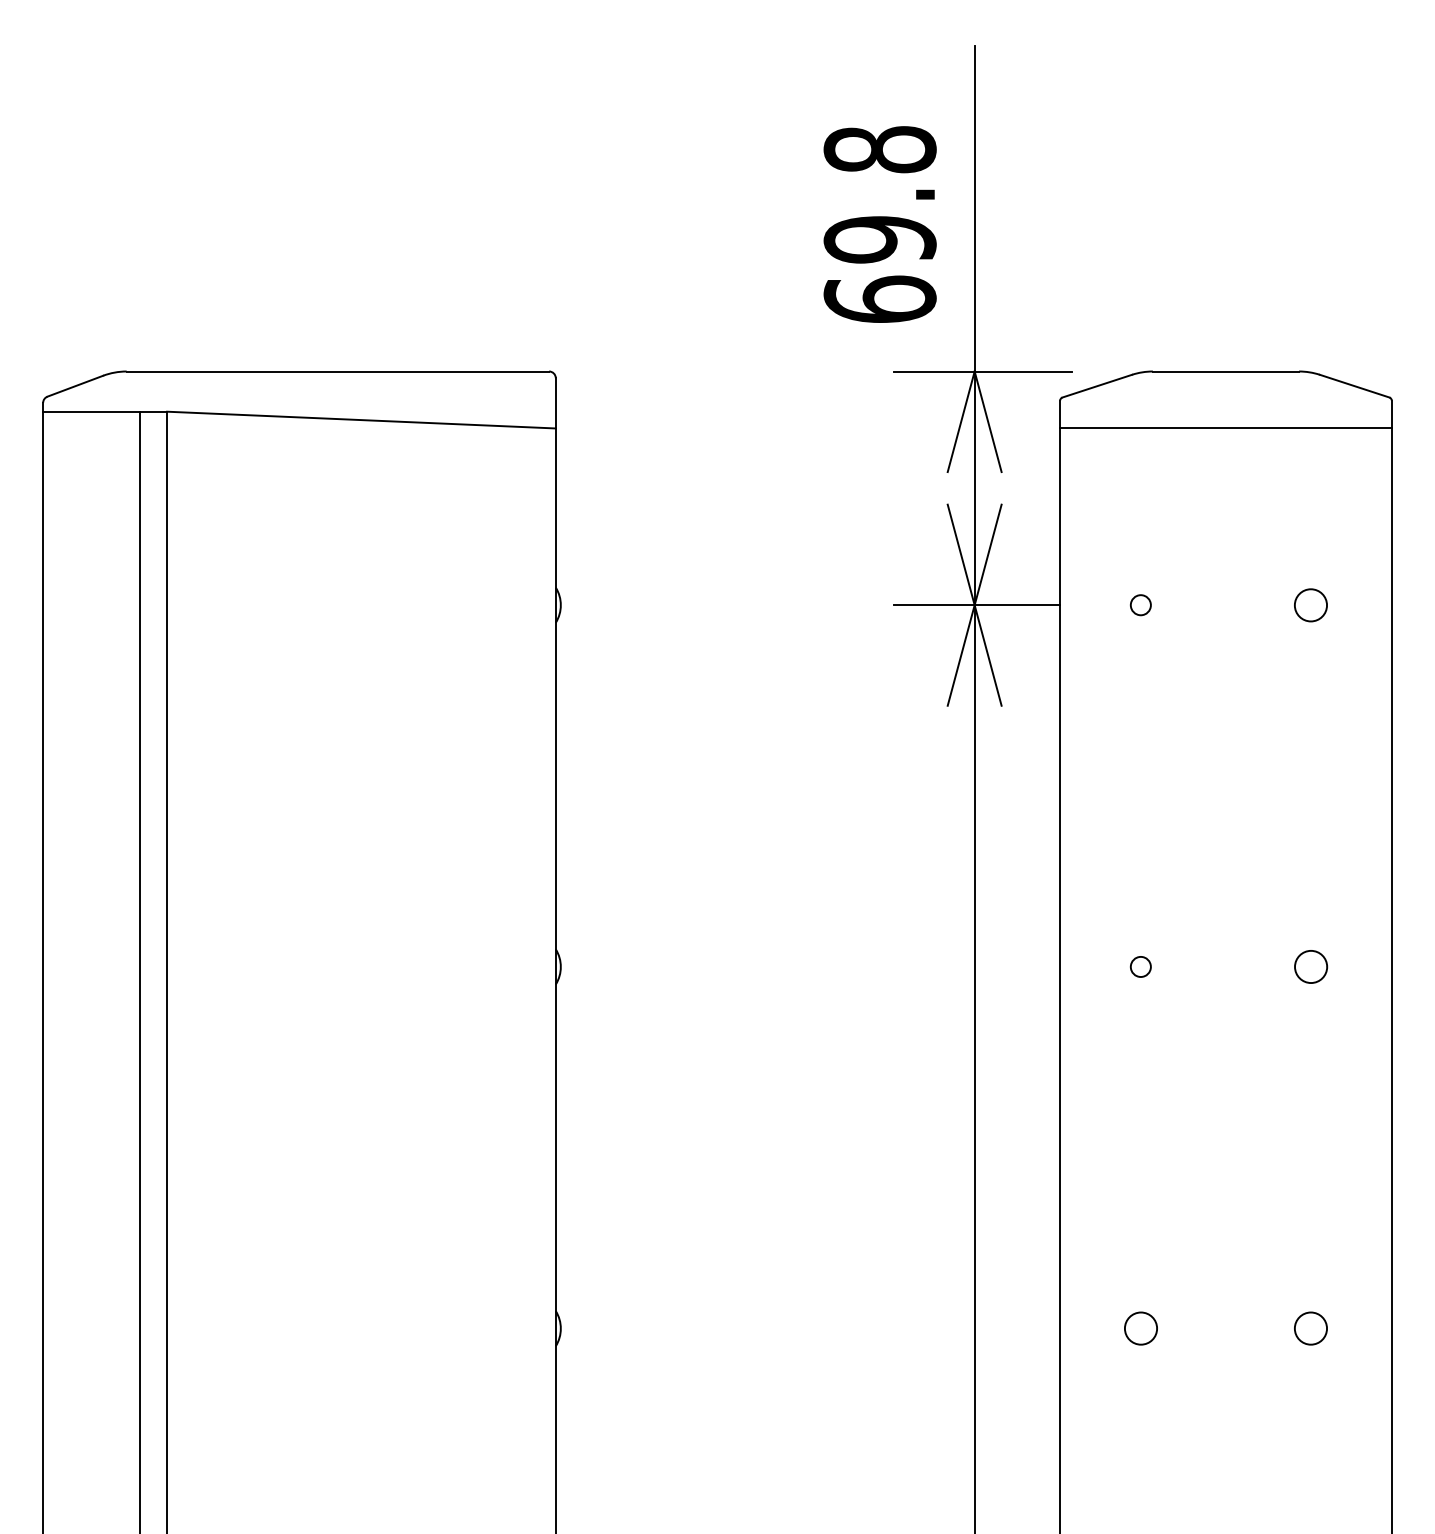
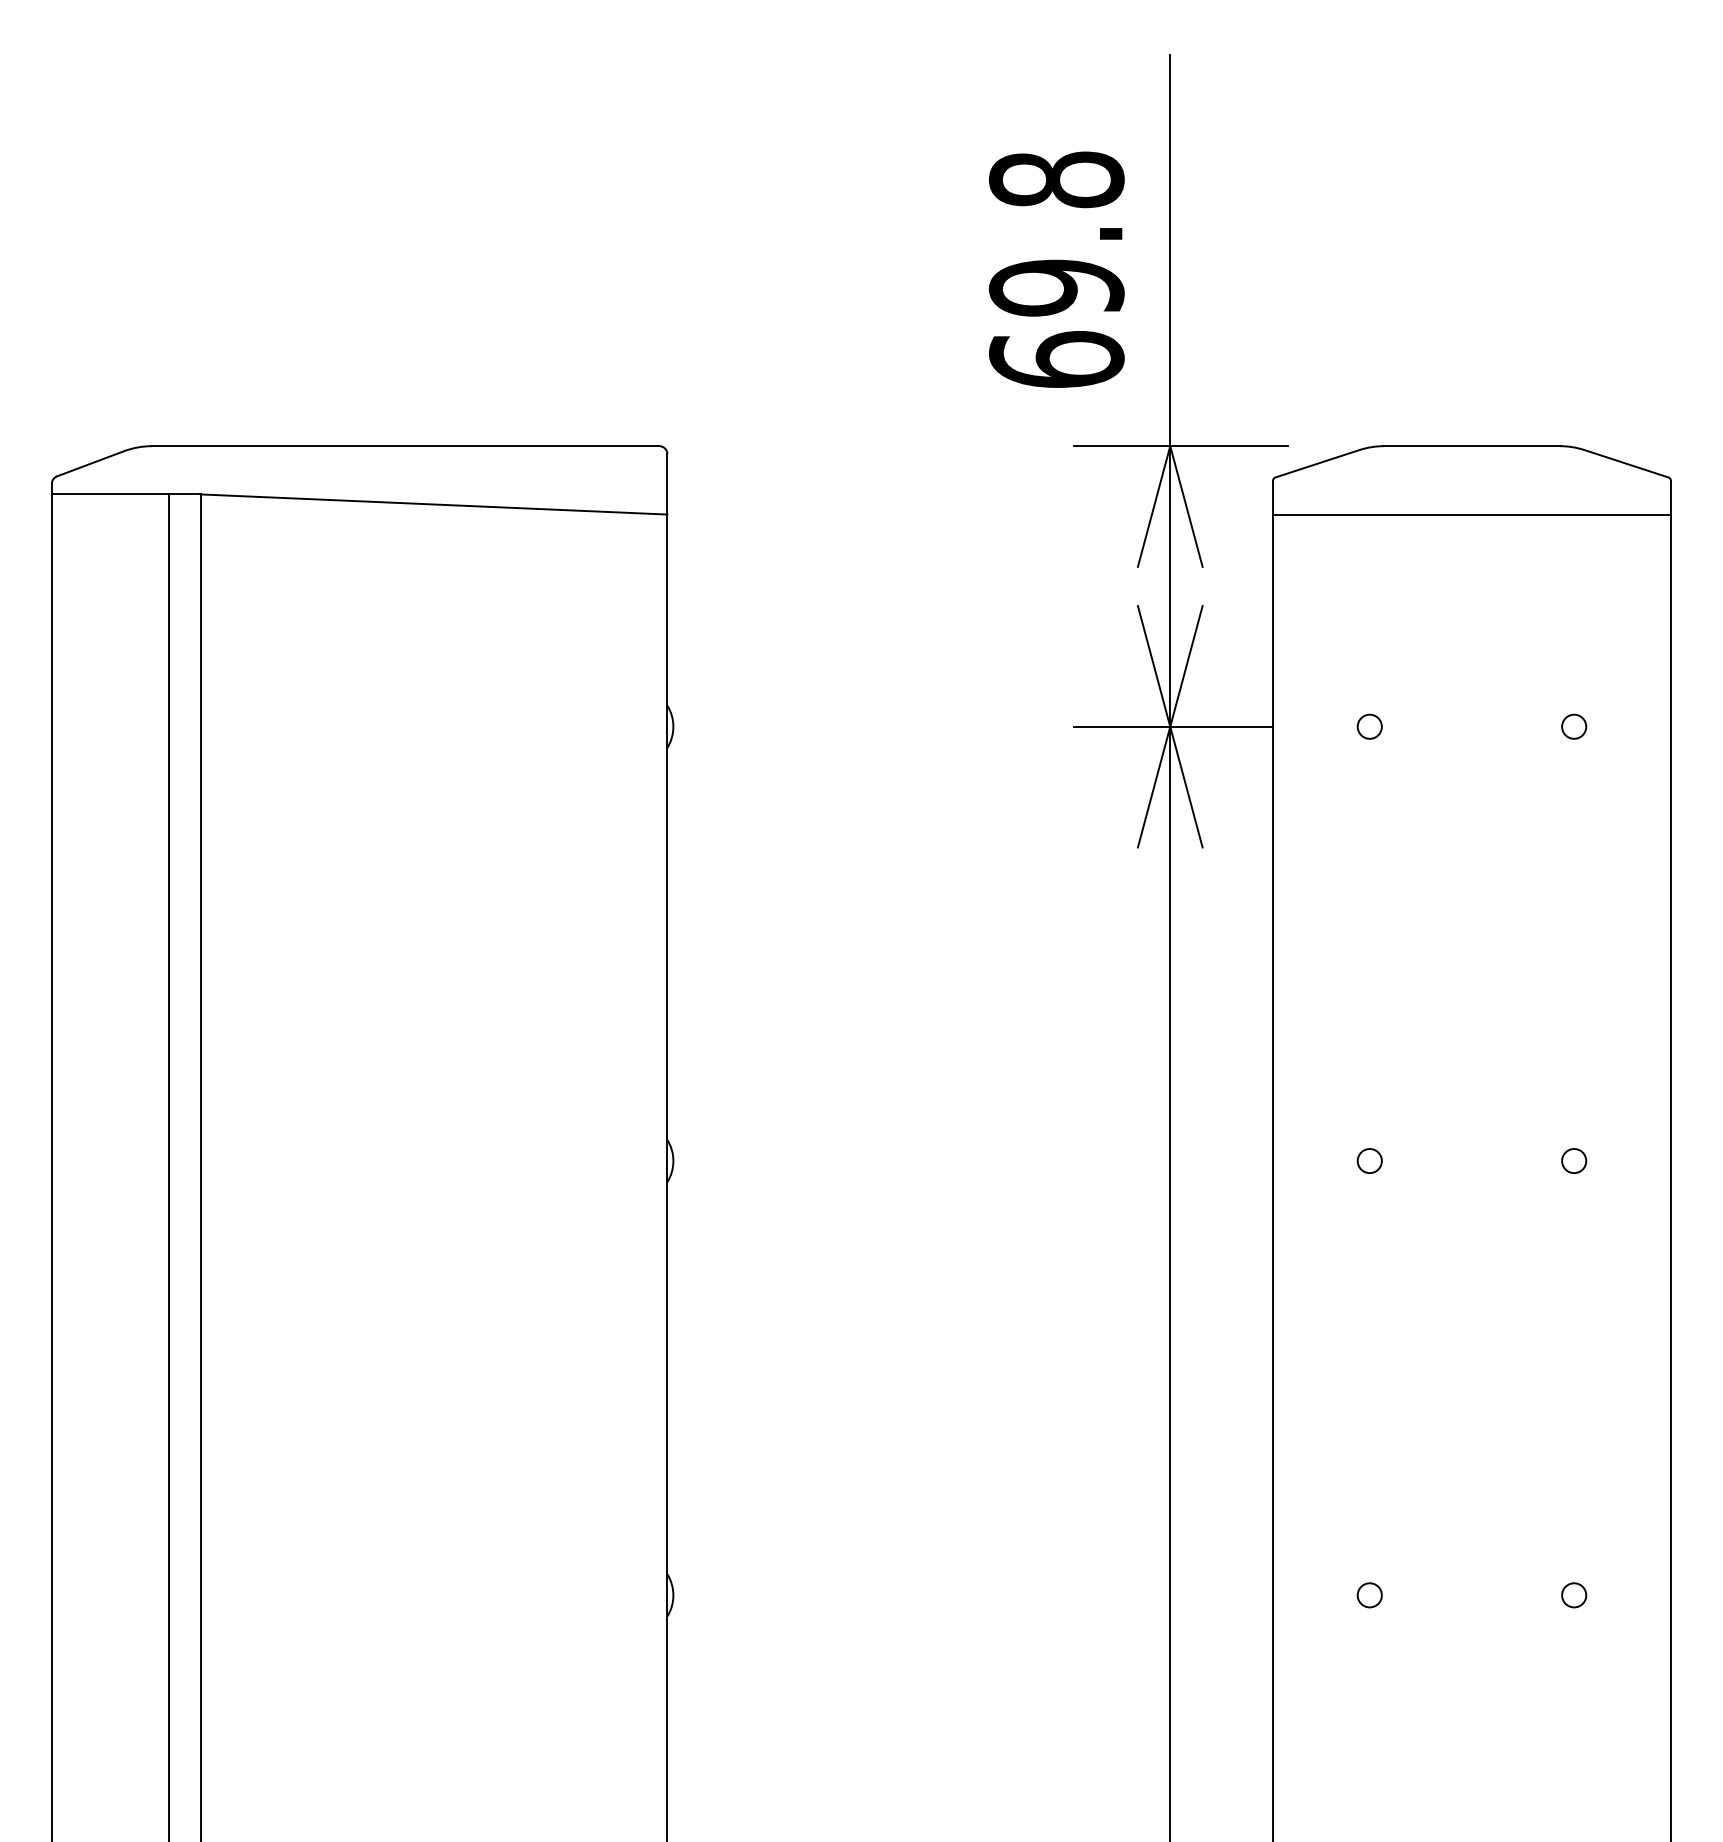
circle: (1311, 605) -> (1574, 726), size x0.62
circle: (1311, 967) -> (1574, 1161), size x0.62
circle: (1140, 1328) -> (1369, 1595), size x0.62
circle: (1311, 1328) -> (1574, 1595), size x0.62

